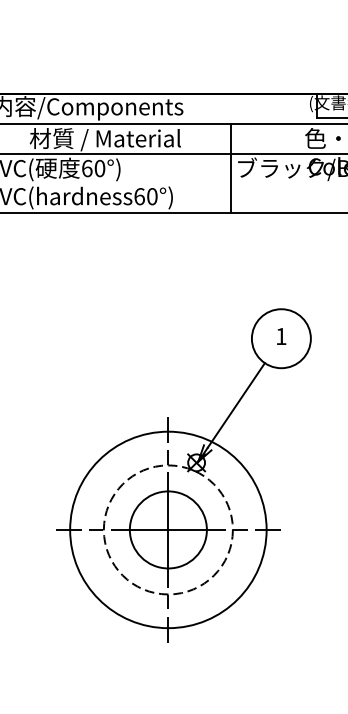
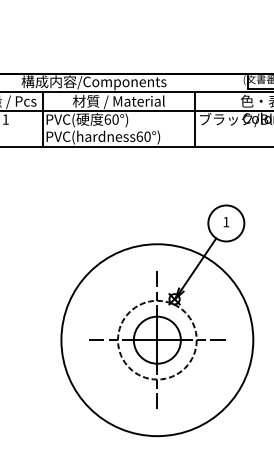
circle: (168, 530) -> (157, 340), size x1.6

